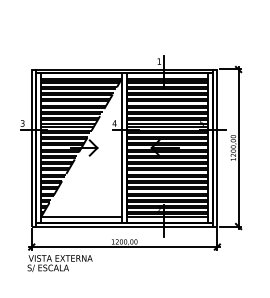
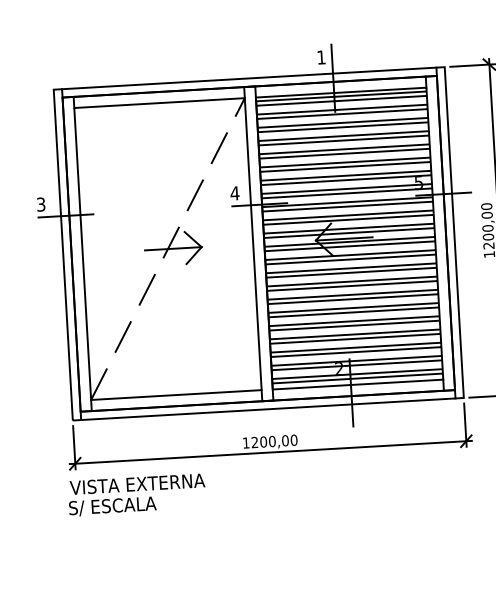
hatch: (80, 147) -> (165, 248), removed

